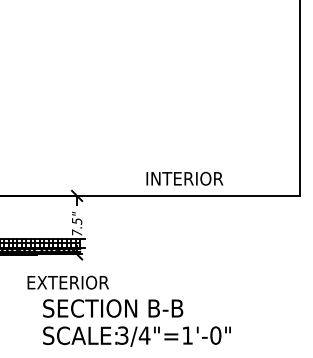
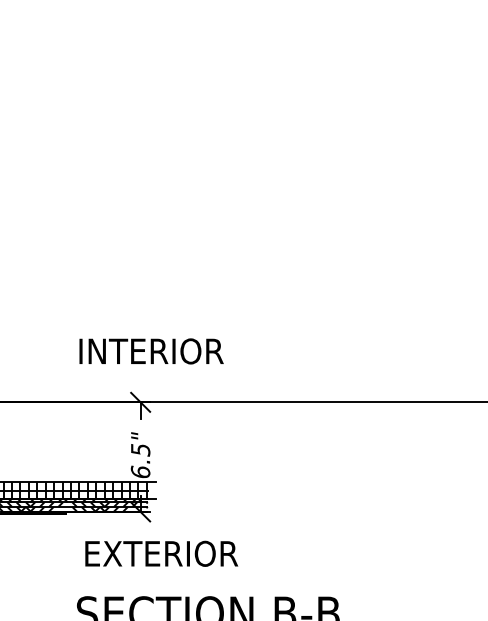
text: (184, 178) -> (150, 350), moved
text: (76, 232) -> (139, 470), 7.5" -> 6.5"
text: (67, 282) -> (160, 553), moved

